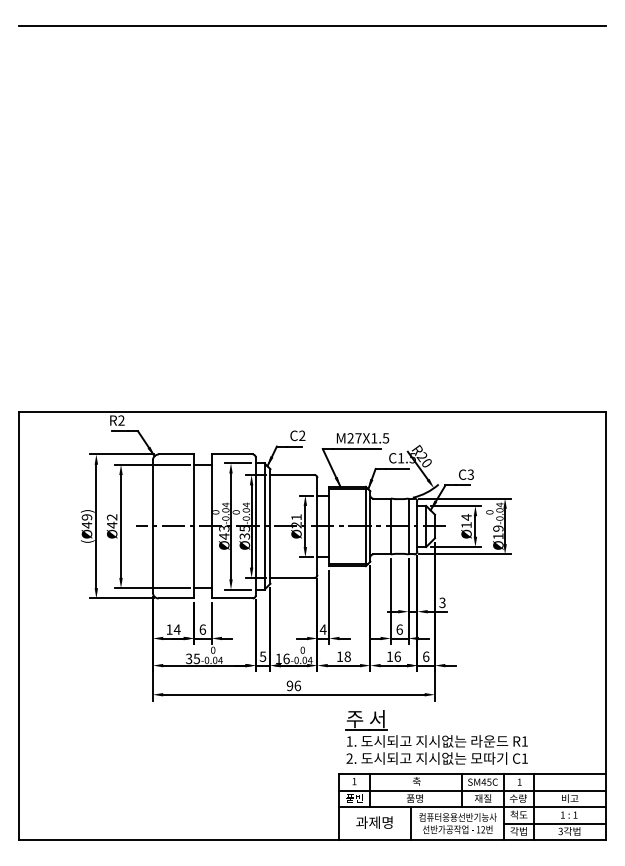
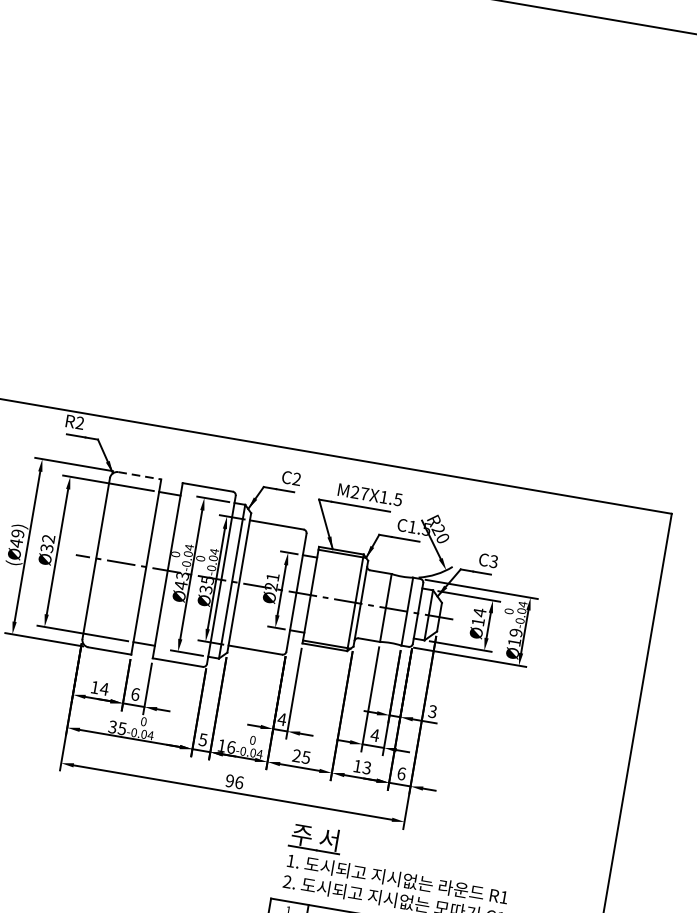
line: (176, 454) -> (139, 475), solid -> dashed
text: (112, 524) -> (47, 547), Ø42 -> Ø32
text: (399, 629) -> (374, 735), 6 -> 4
text: (343, 656) -> (301, 756), 18 -> 25
text: (397, 656) -> (366, 767), 16 -> 13

